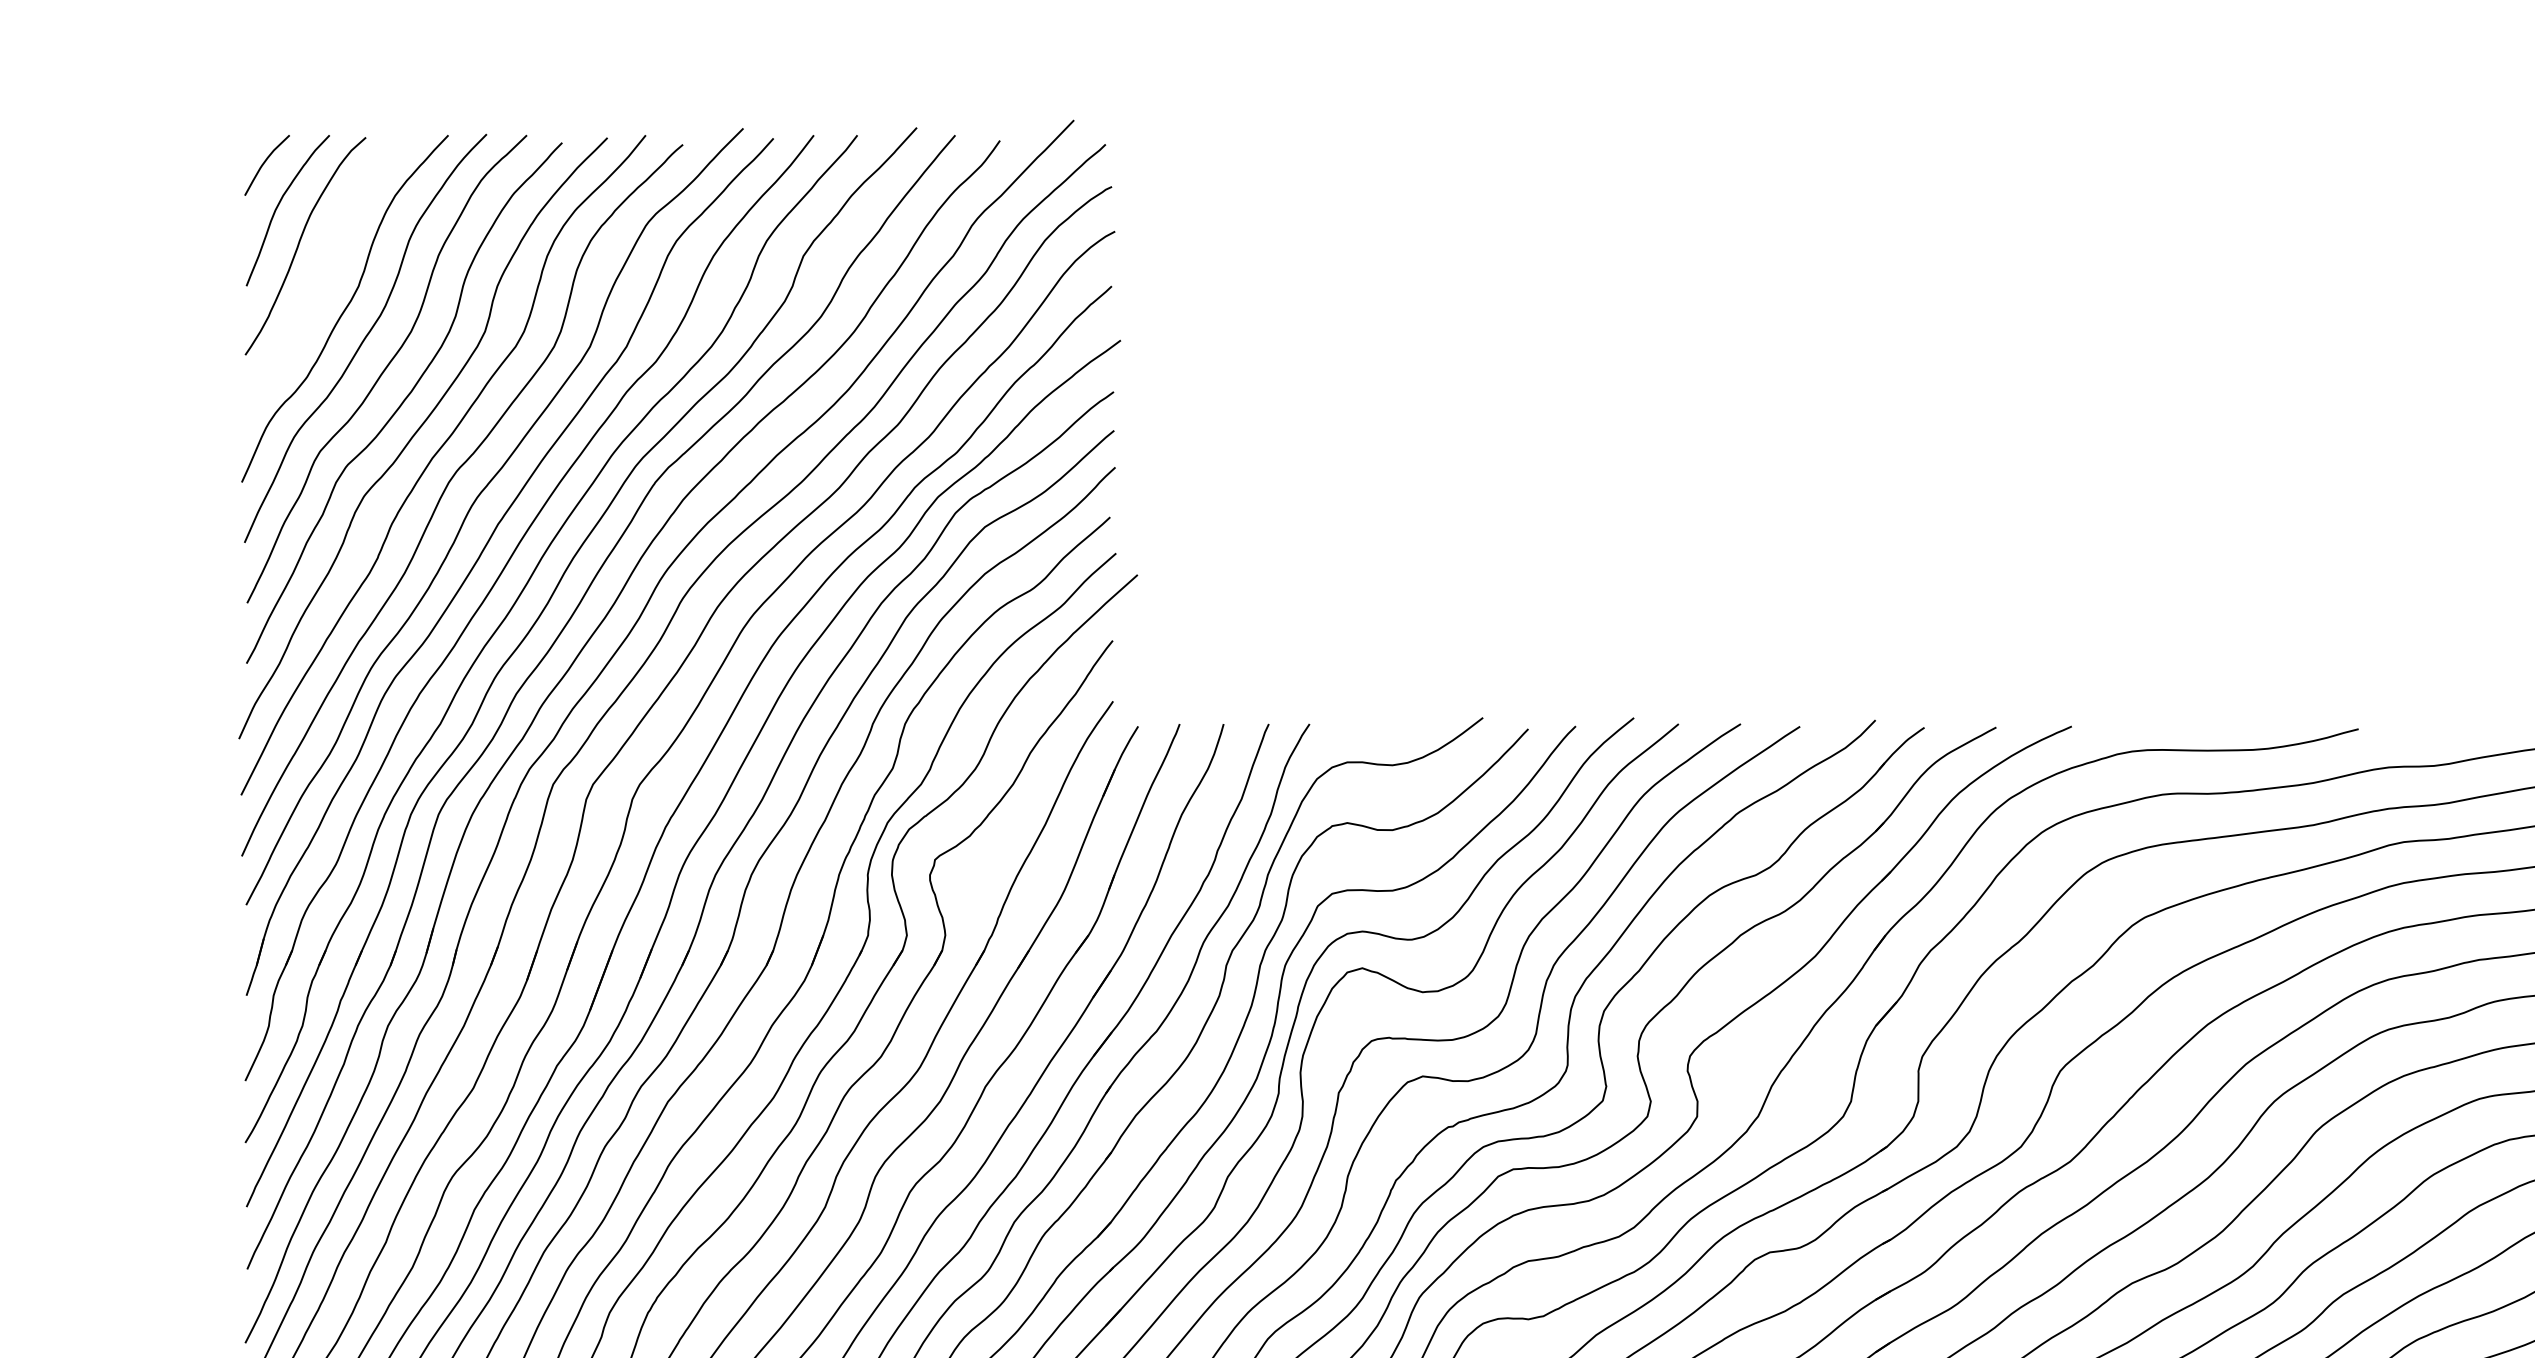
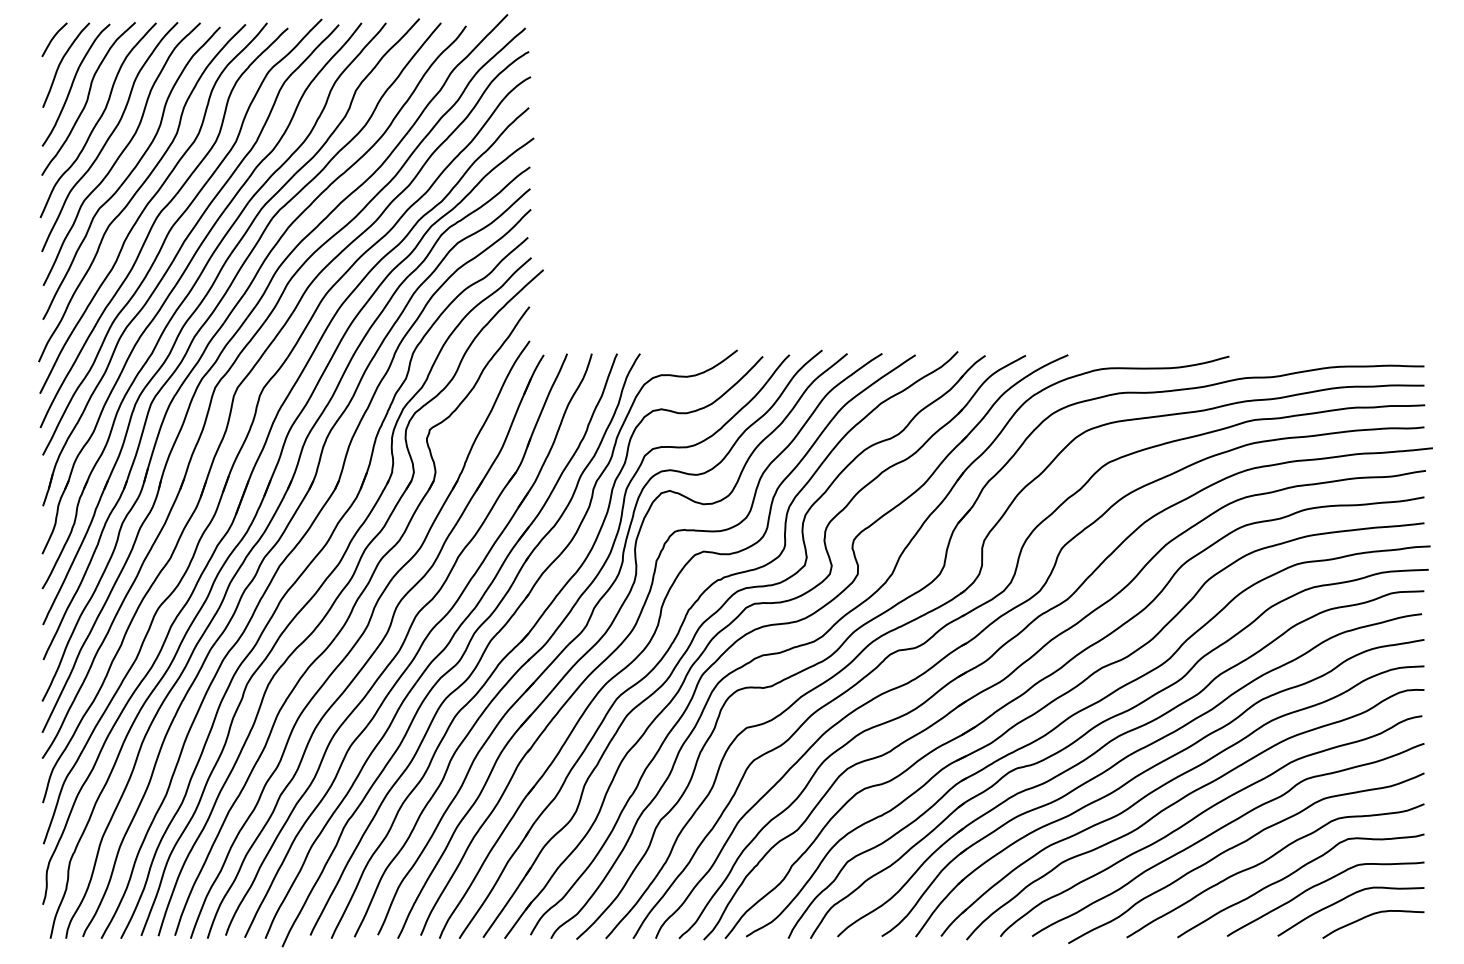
curve: (327, 269) -> (88, 98), added

